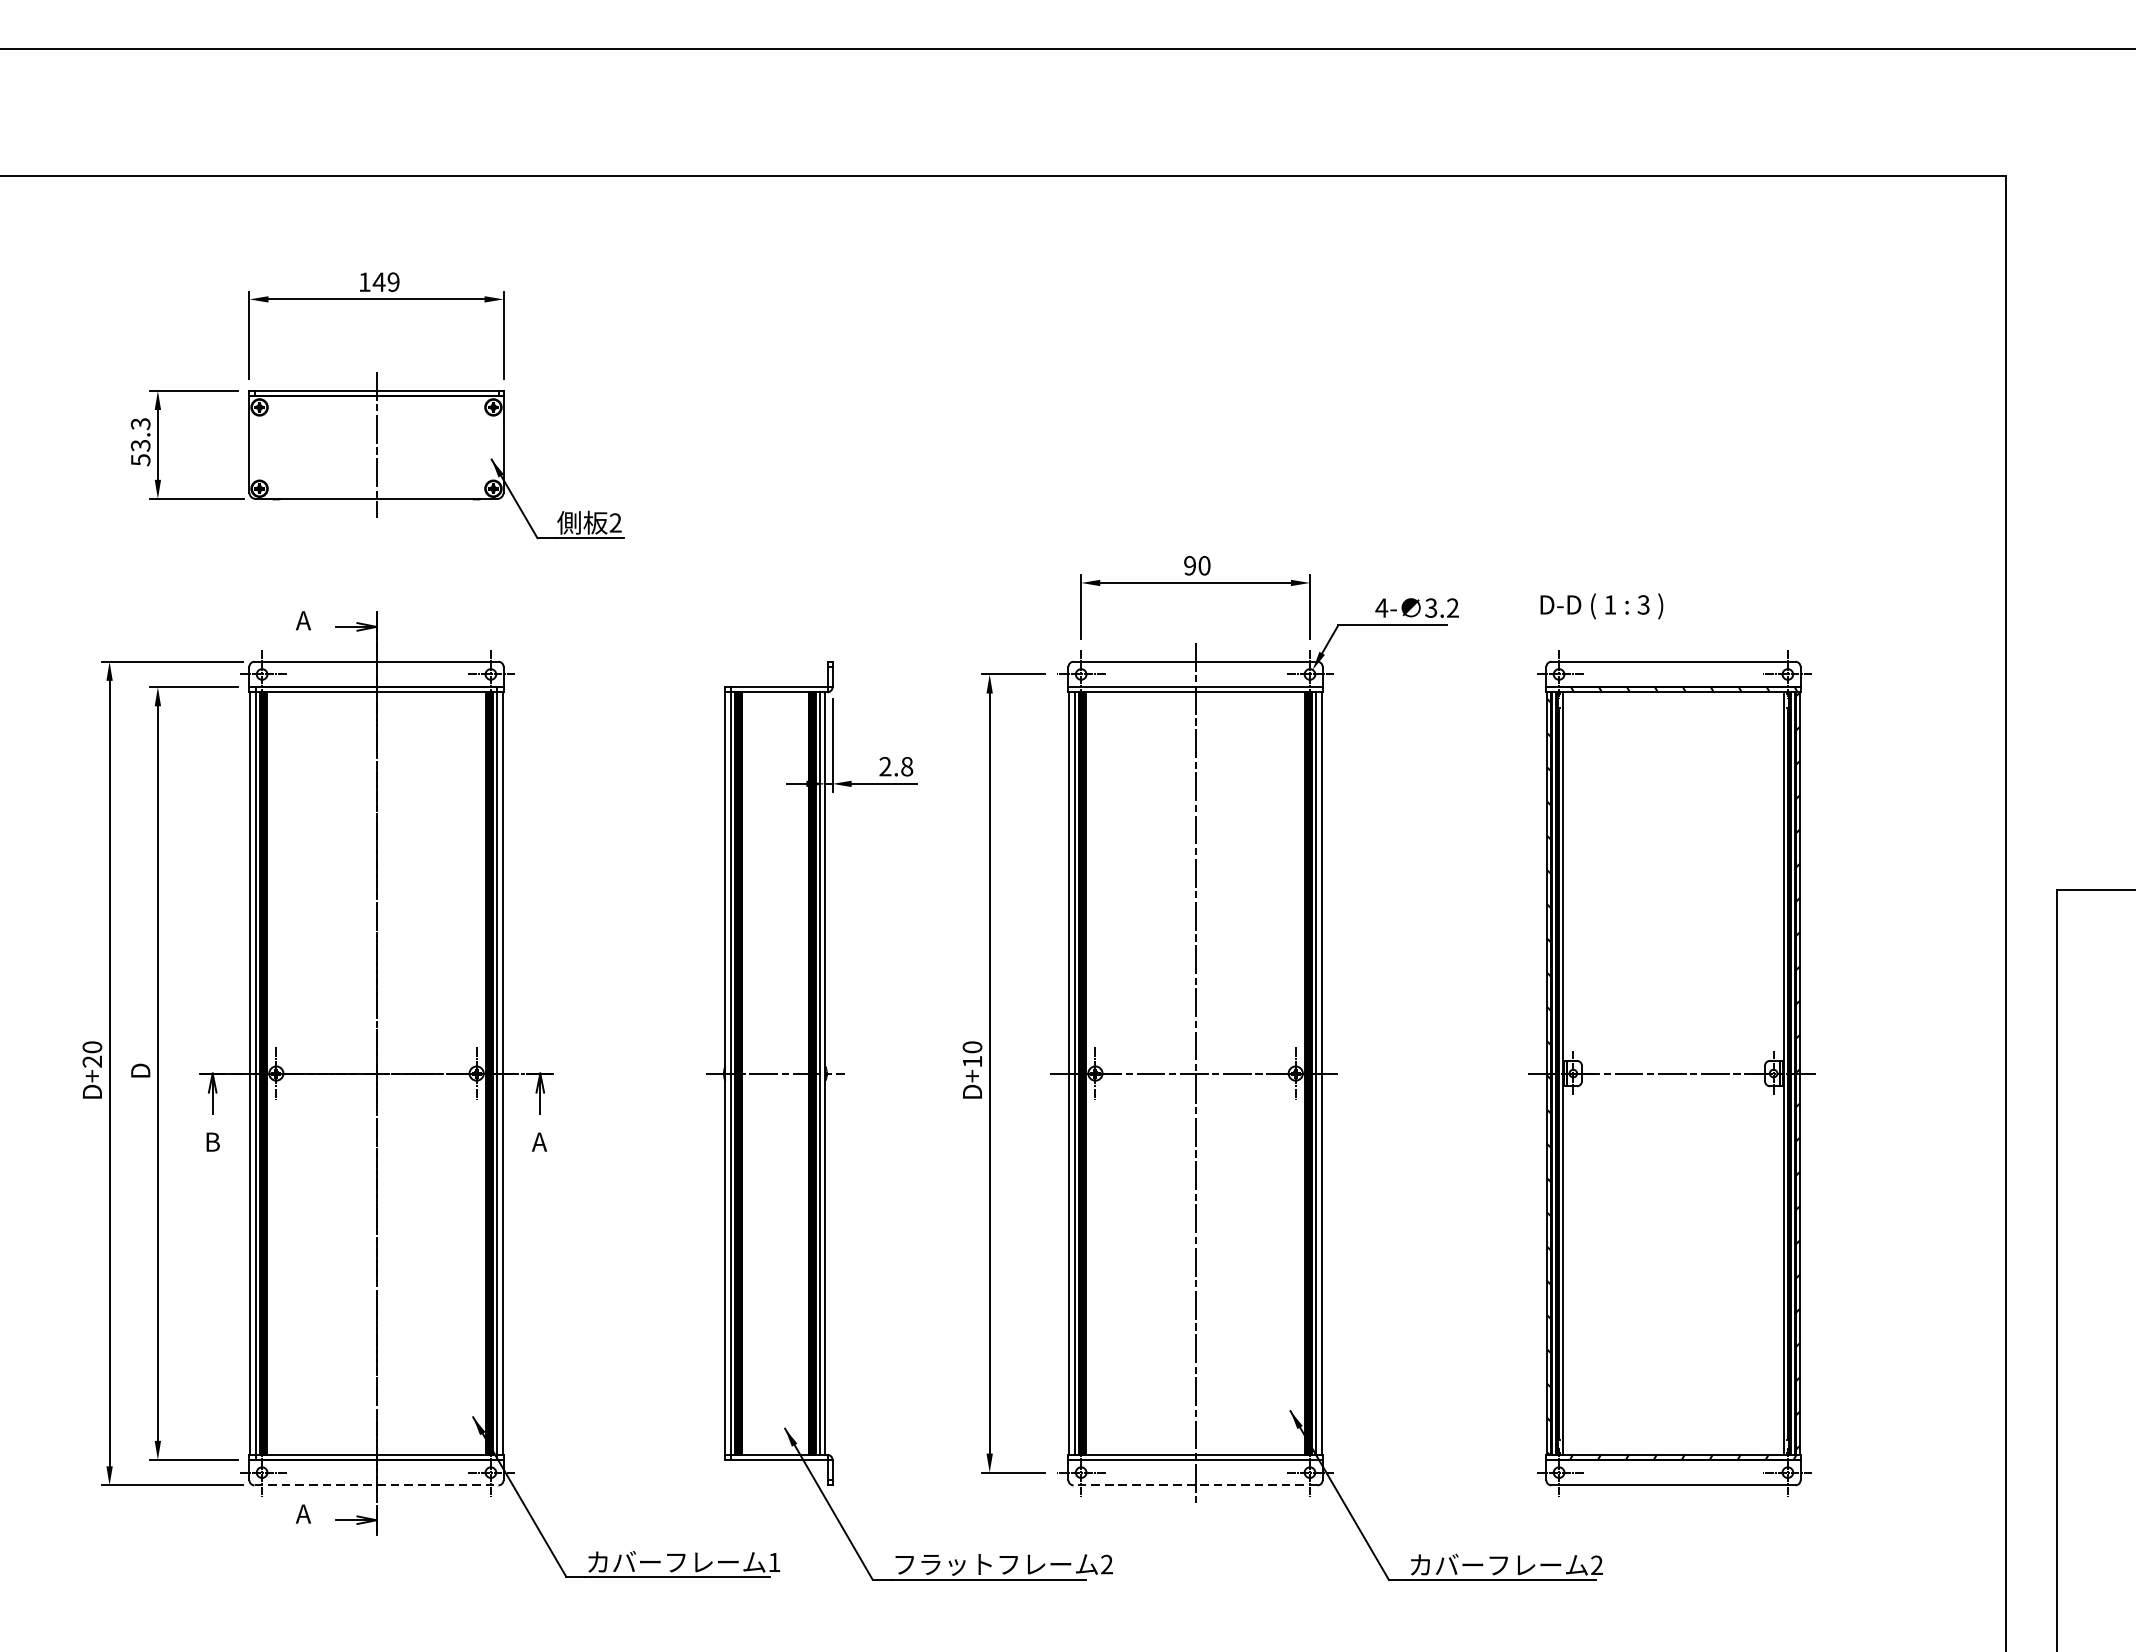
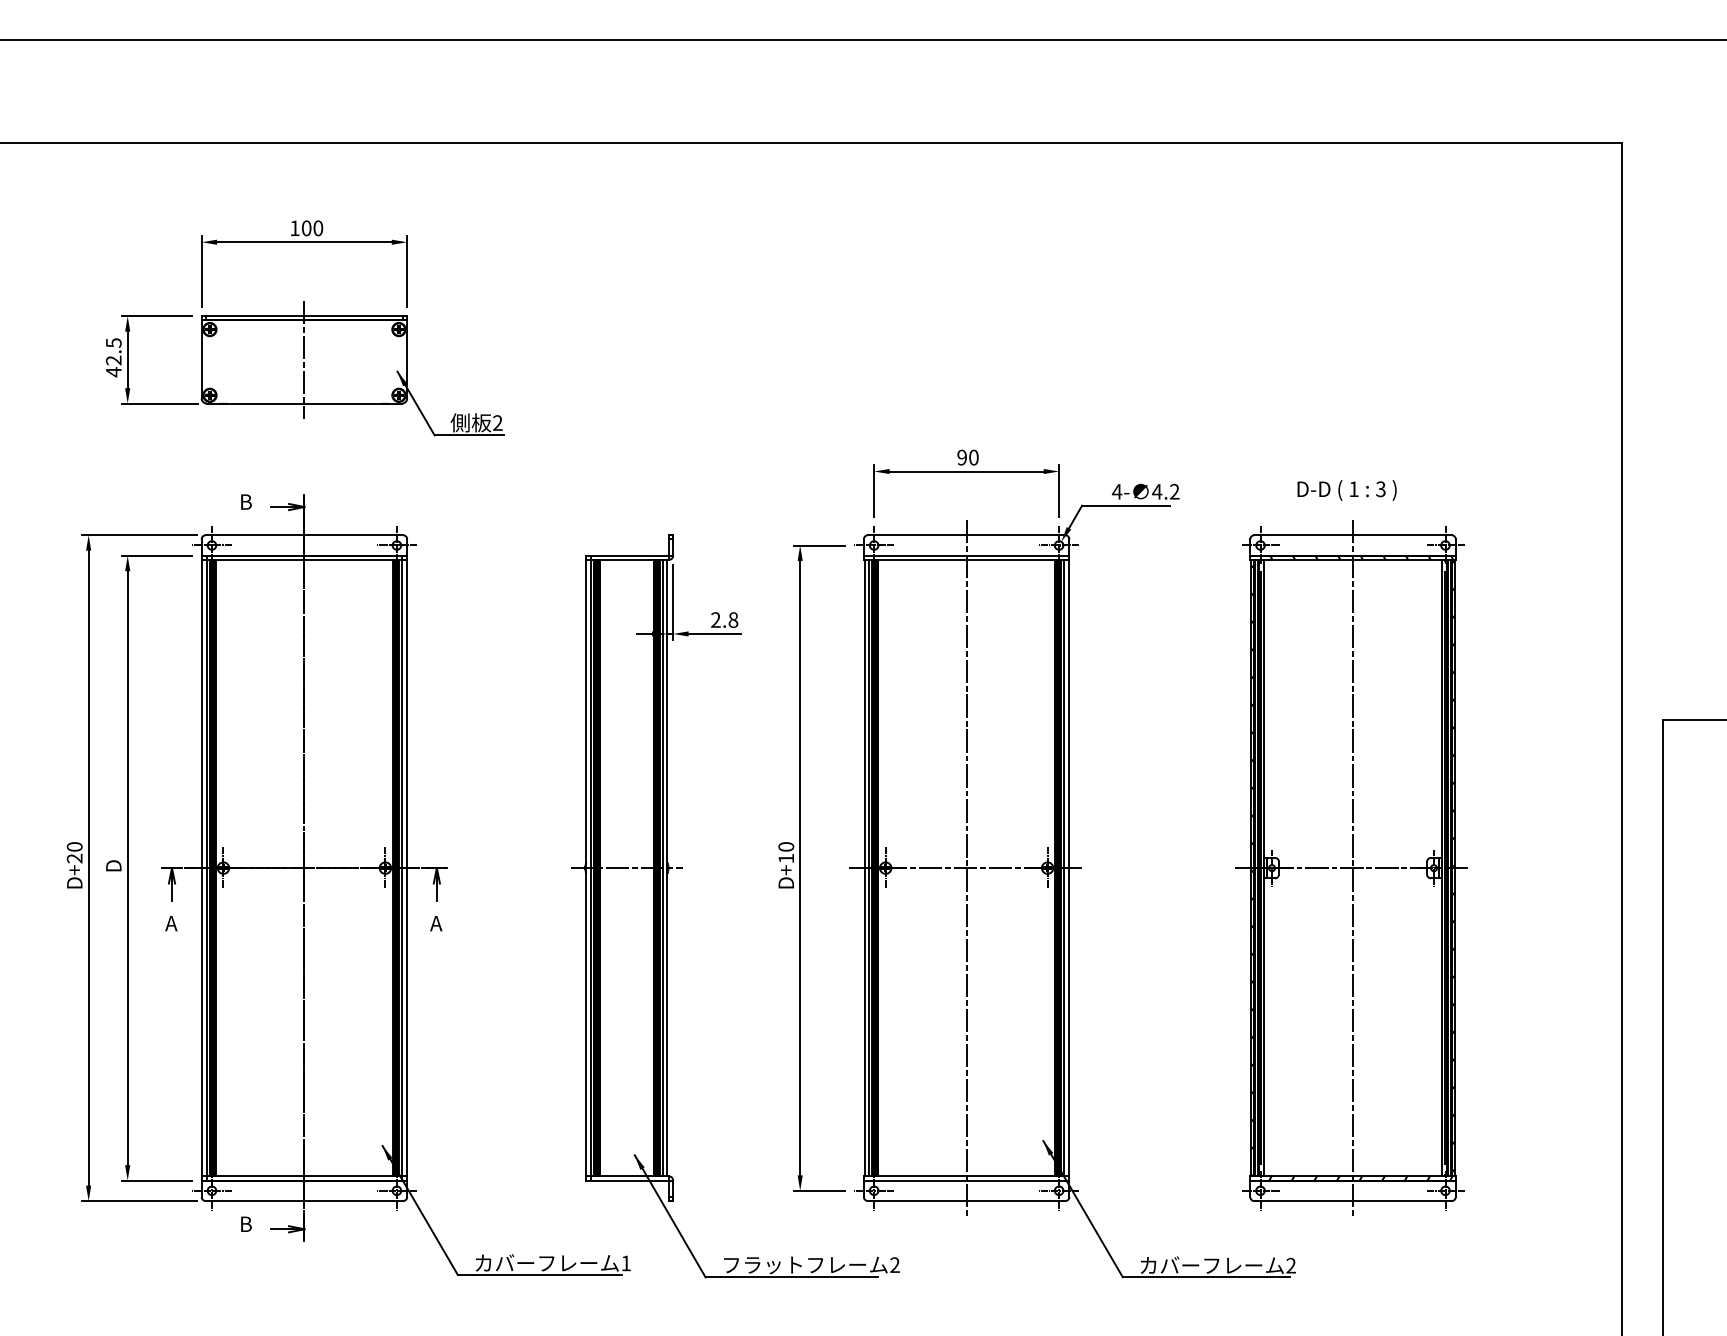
text: (386, 282) -> (312, 228), 149 -> 100
text: (140, 441) -> (113, 357), 53.3 -> 42.5
text: (1601, 606) -> (1346, 490), moved
text: (1430, 607) -> (1156, 491), 3.2 -> 4.2
text: (303, 620) -> (245, 501), A -> B
line: (1674, 1072) -> (1353, 867), added
text: (212, 1142) -> (171, 923), B -> A
line: (376, 1485) -> (304, 1201), dashed -> solid
line: (1195, 1485) -> (966, 1201), dashed -> solid
text: (303, 1513) -> (245, 1223), A -> B

